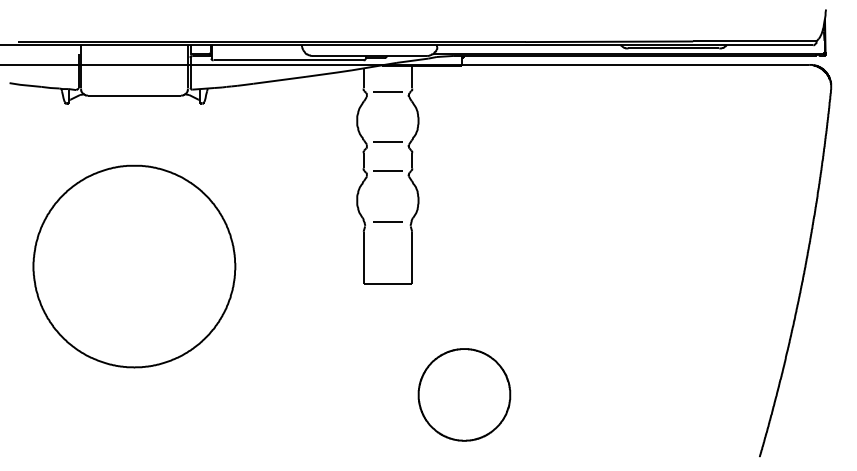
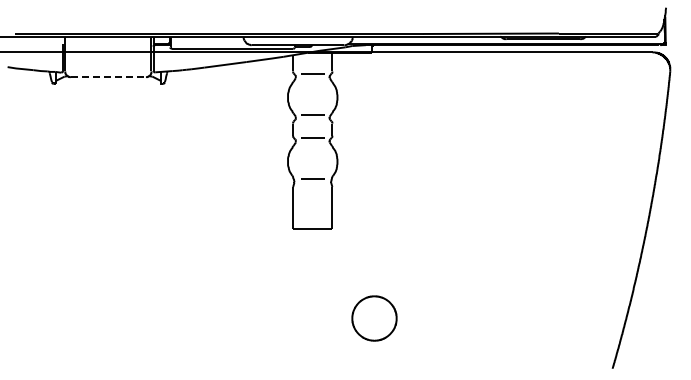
line: (134, 96) -> (108, 77), solid -> dashed
part: (134, 265) -> (108, 214), removed
part: (464, 394) -> (374, 318), size x0.6

